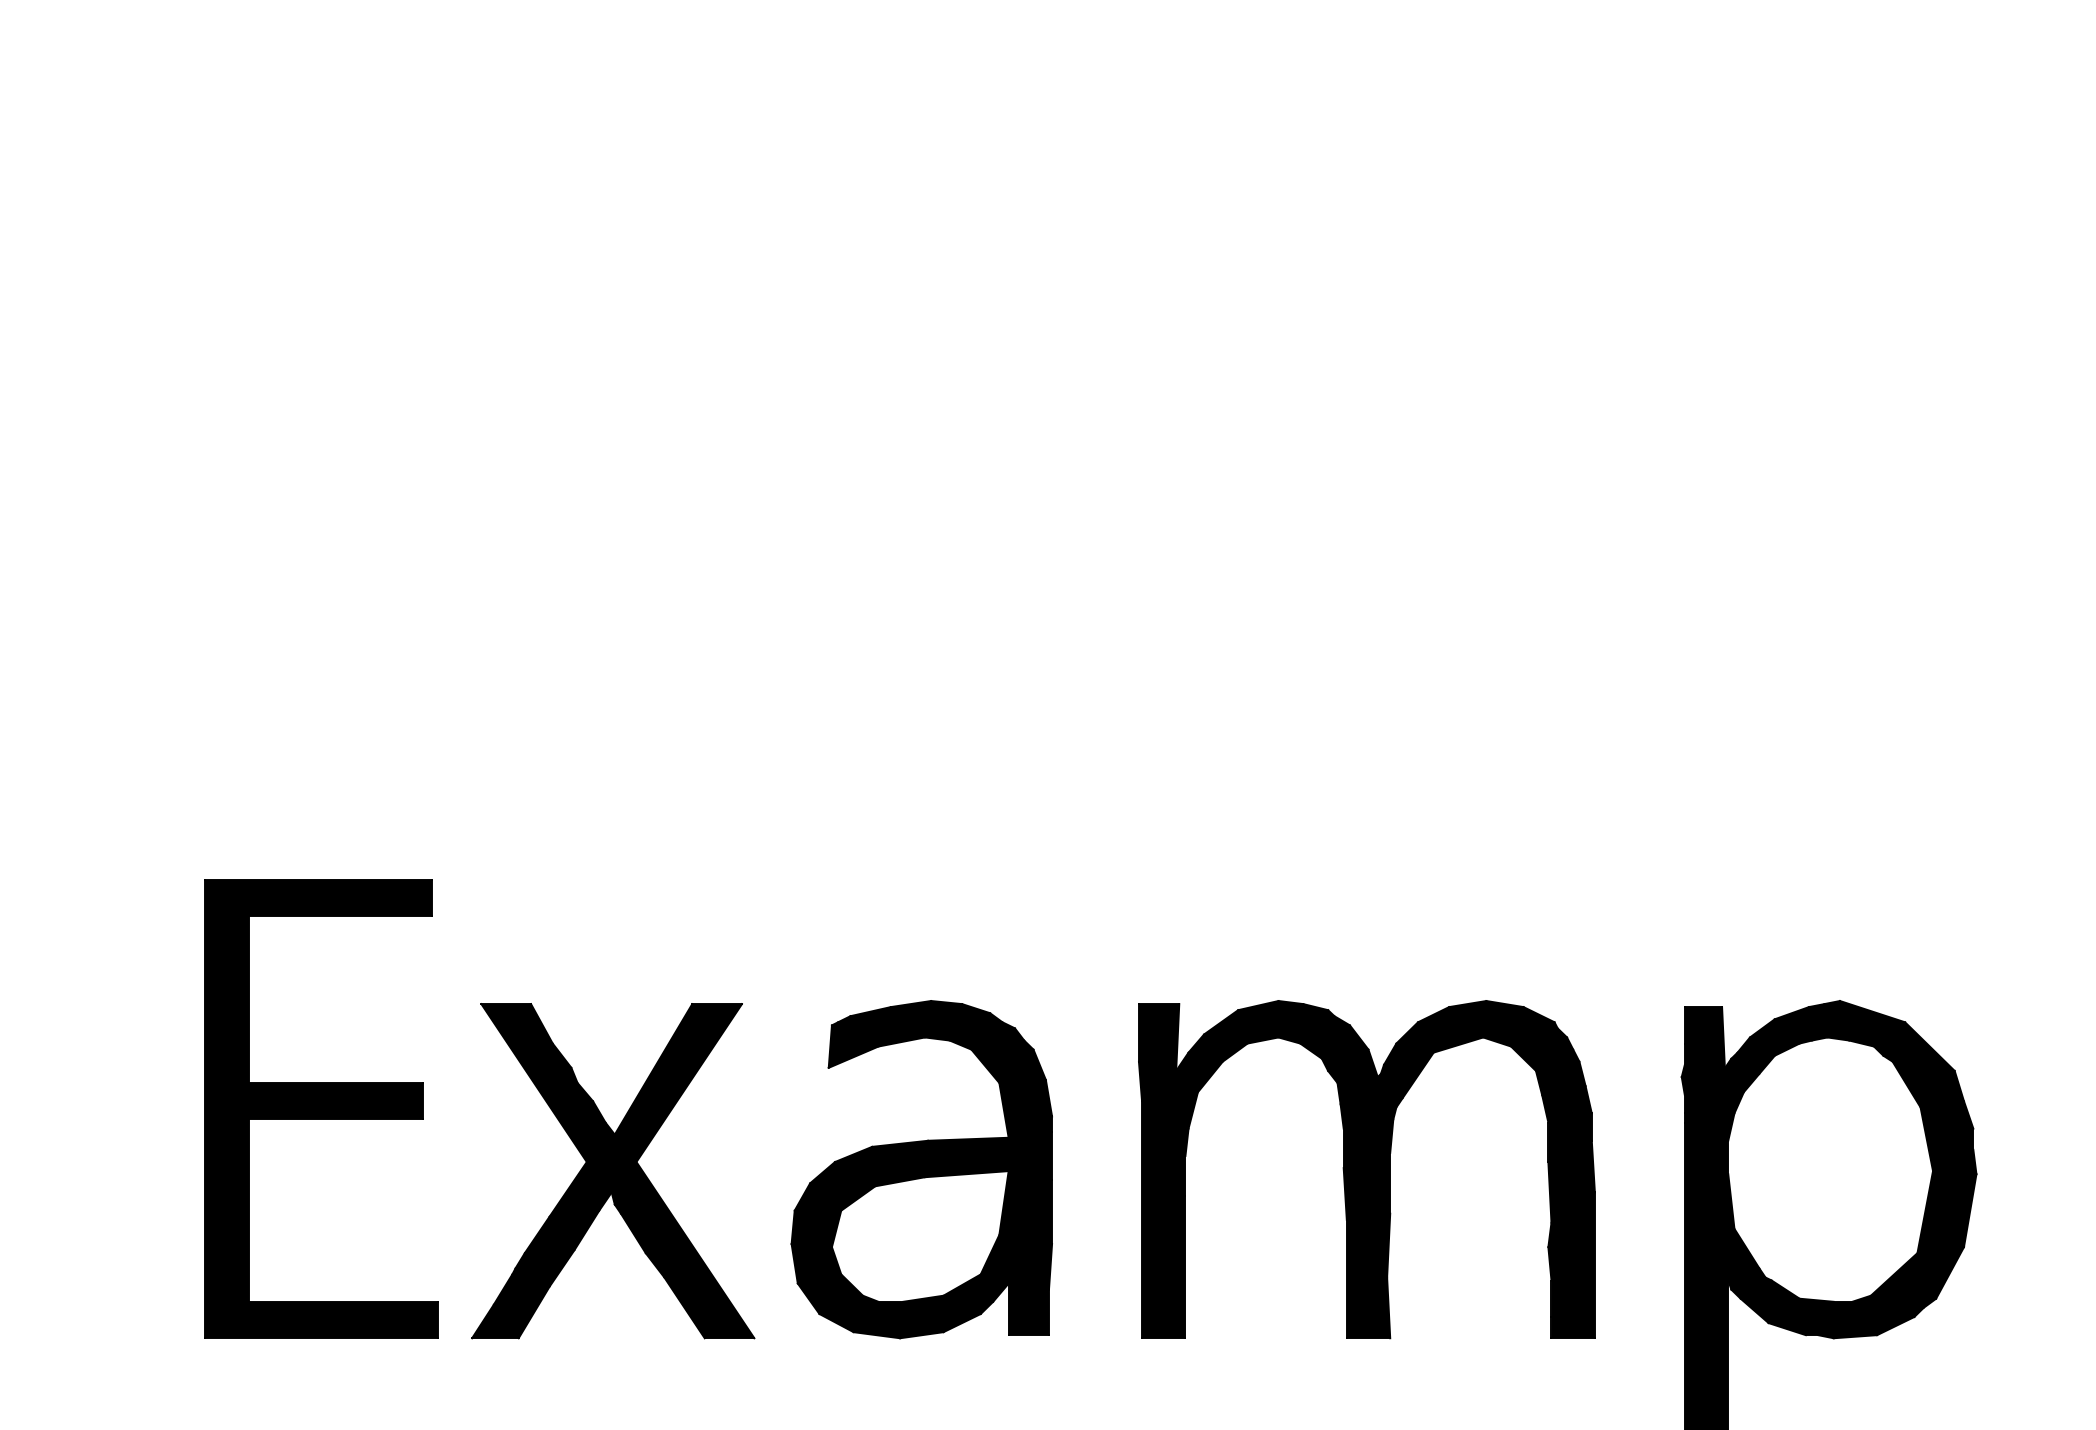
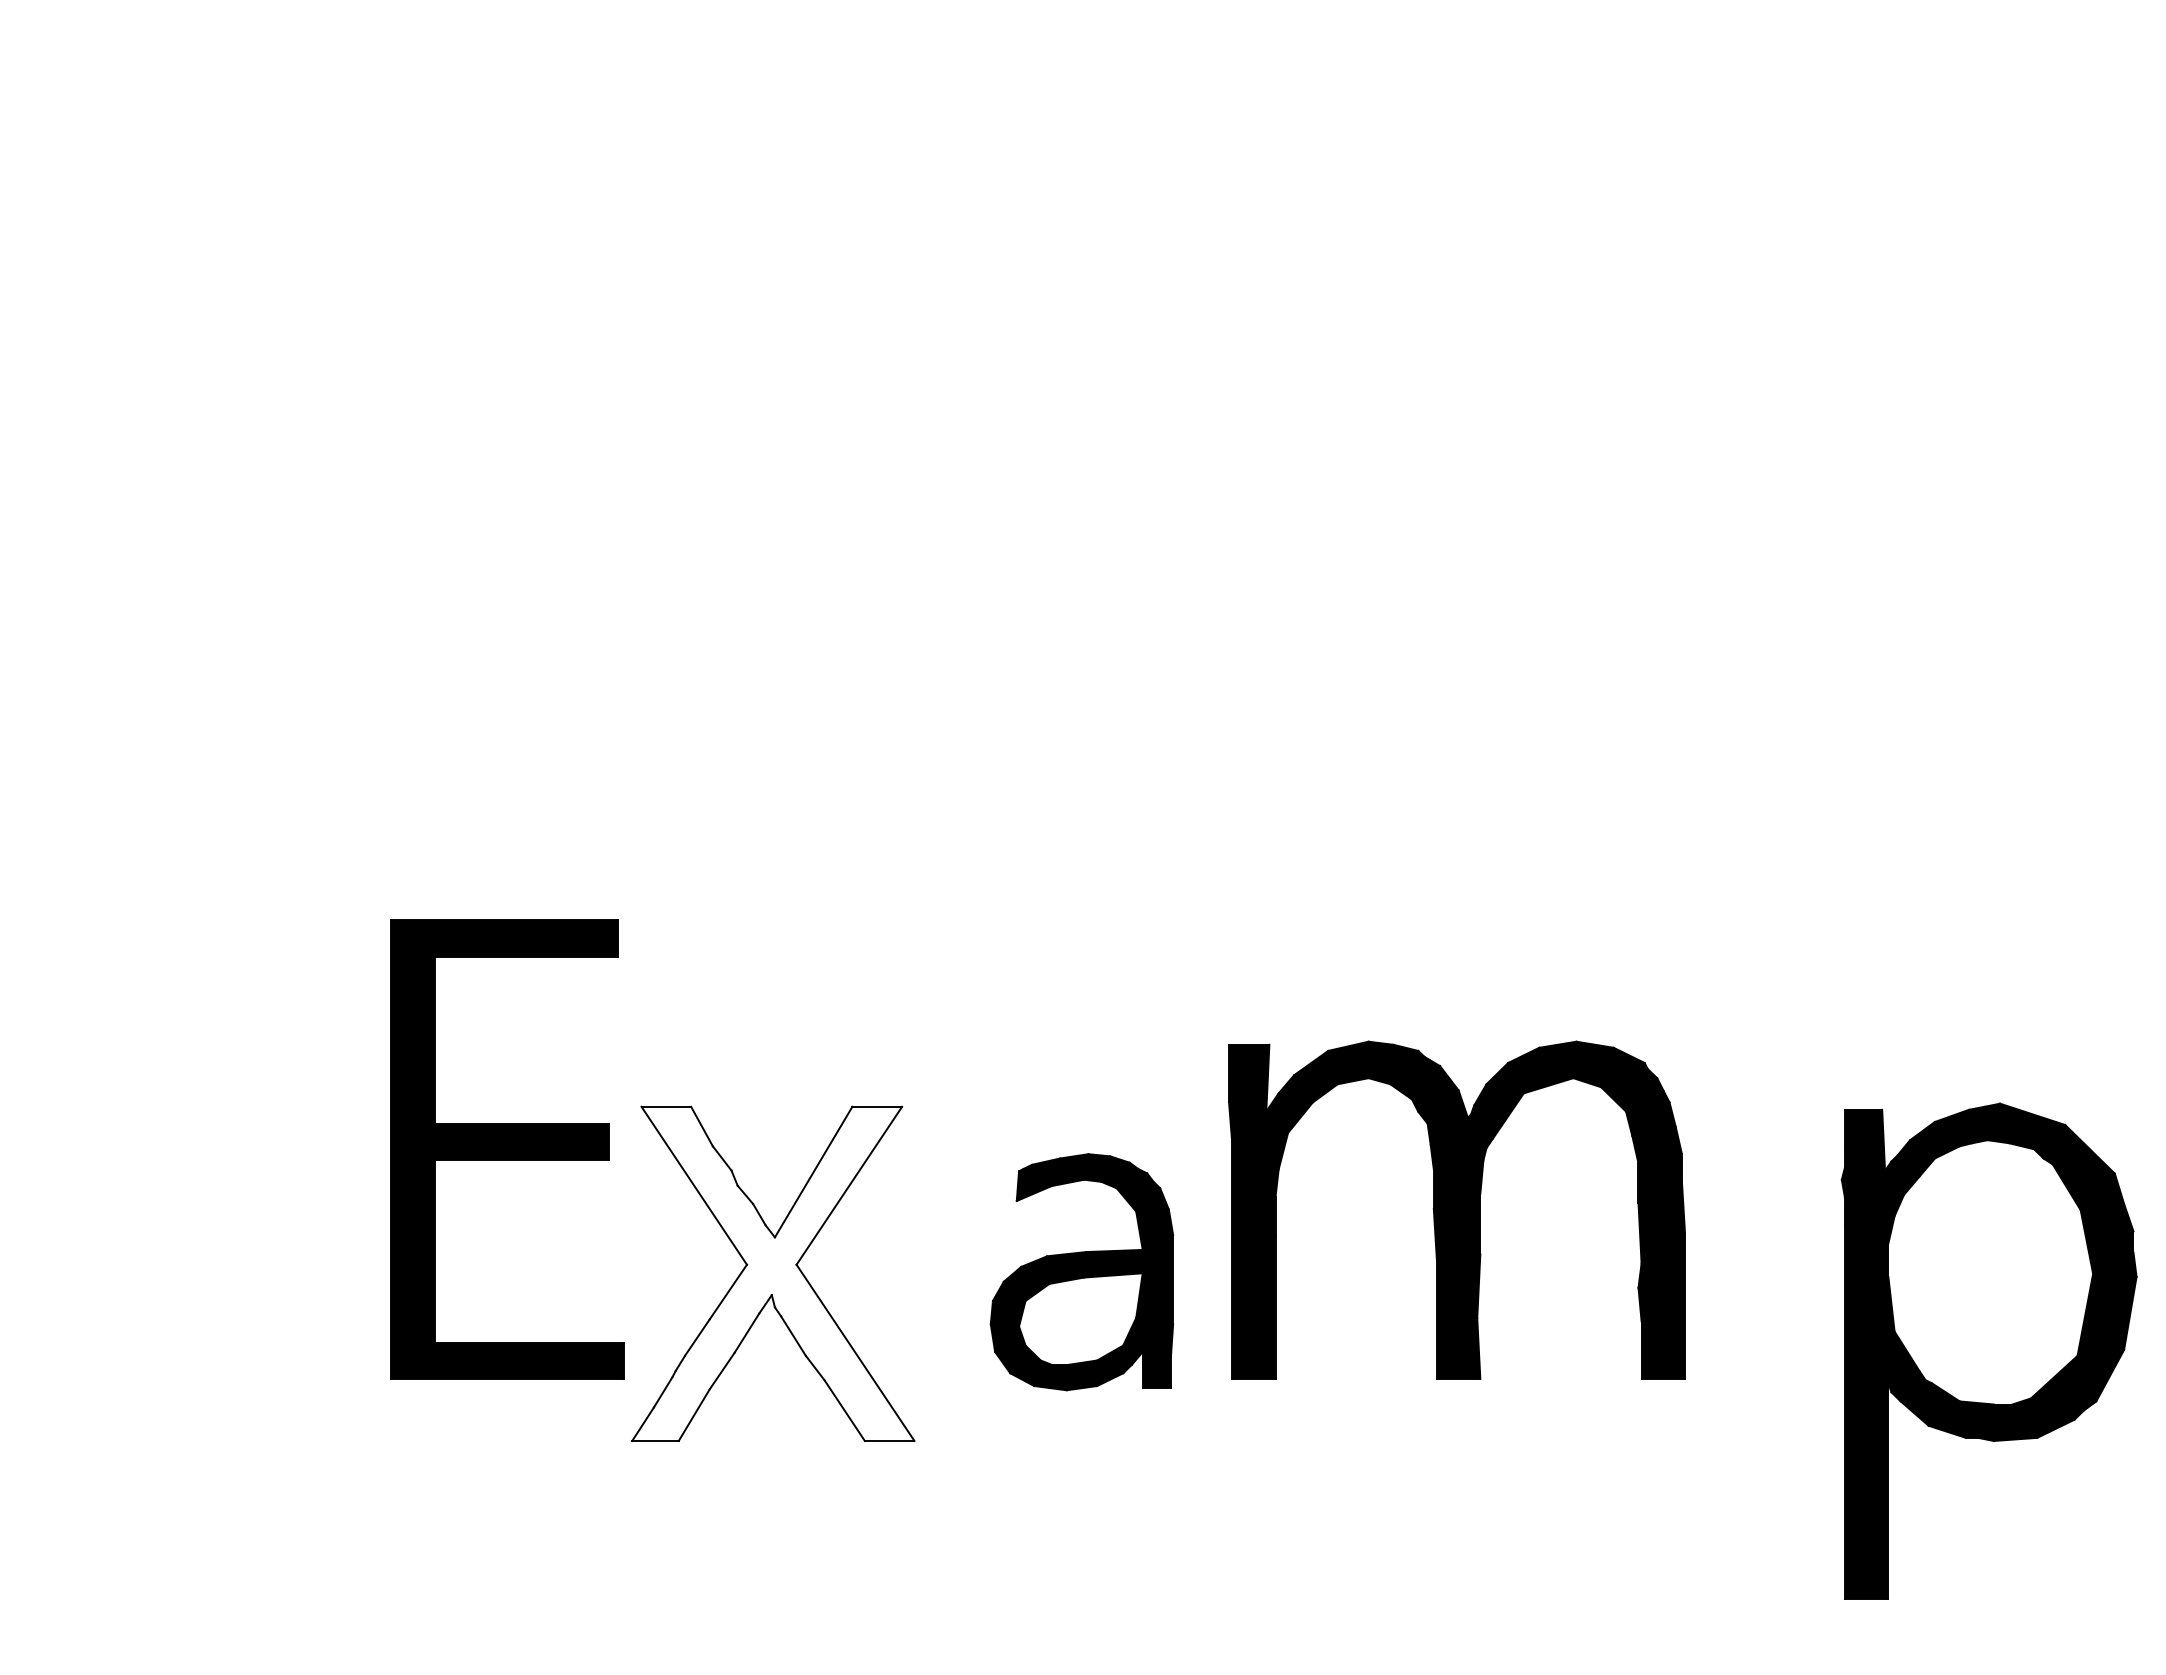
part: (321, 1108) -> (507, 1149), moved
part: (921, 1168) -> (1081, 1271), size x0.7
part: (1366, 1168) -> (1456, 1209), moved
fill: (613, 1170) -> (773, 1273), removed

